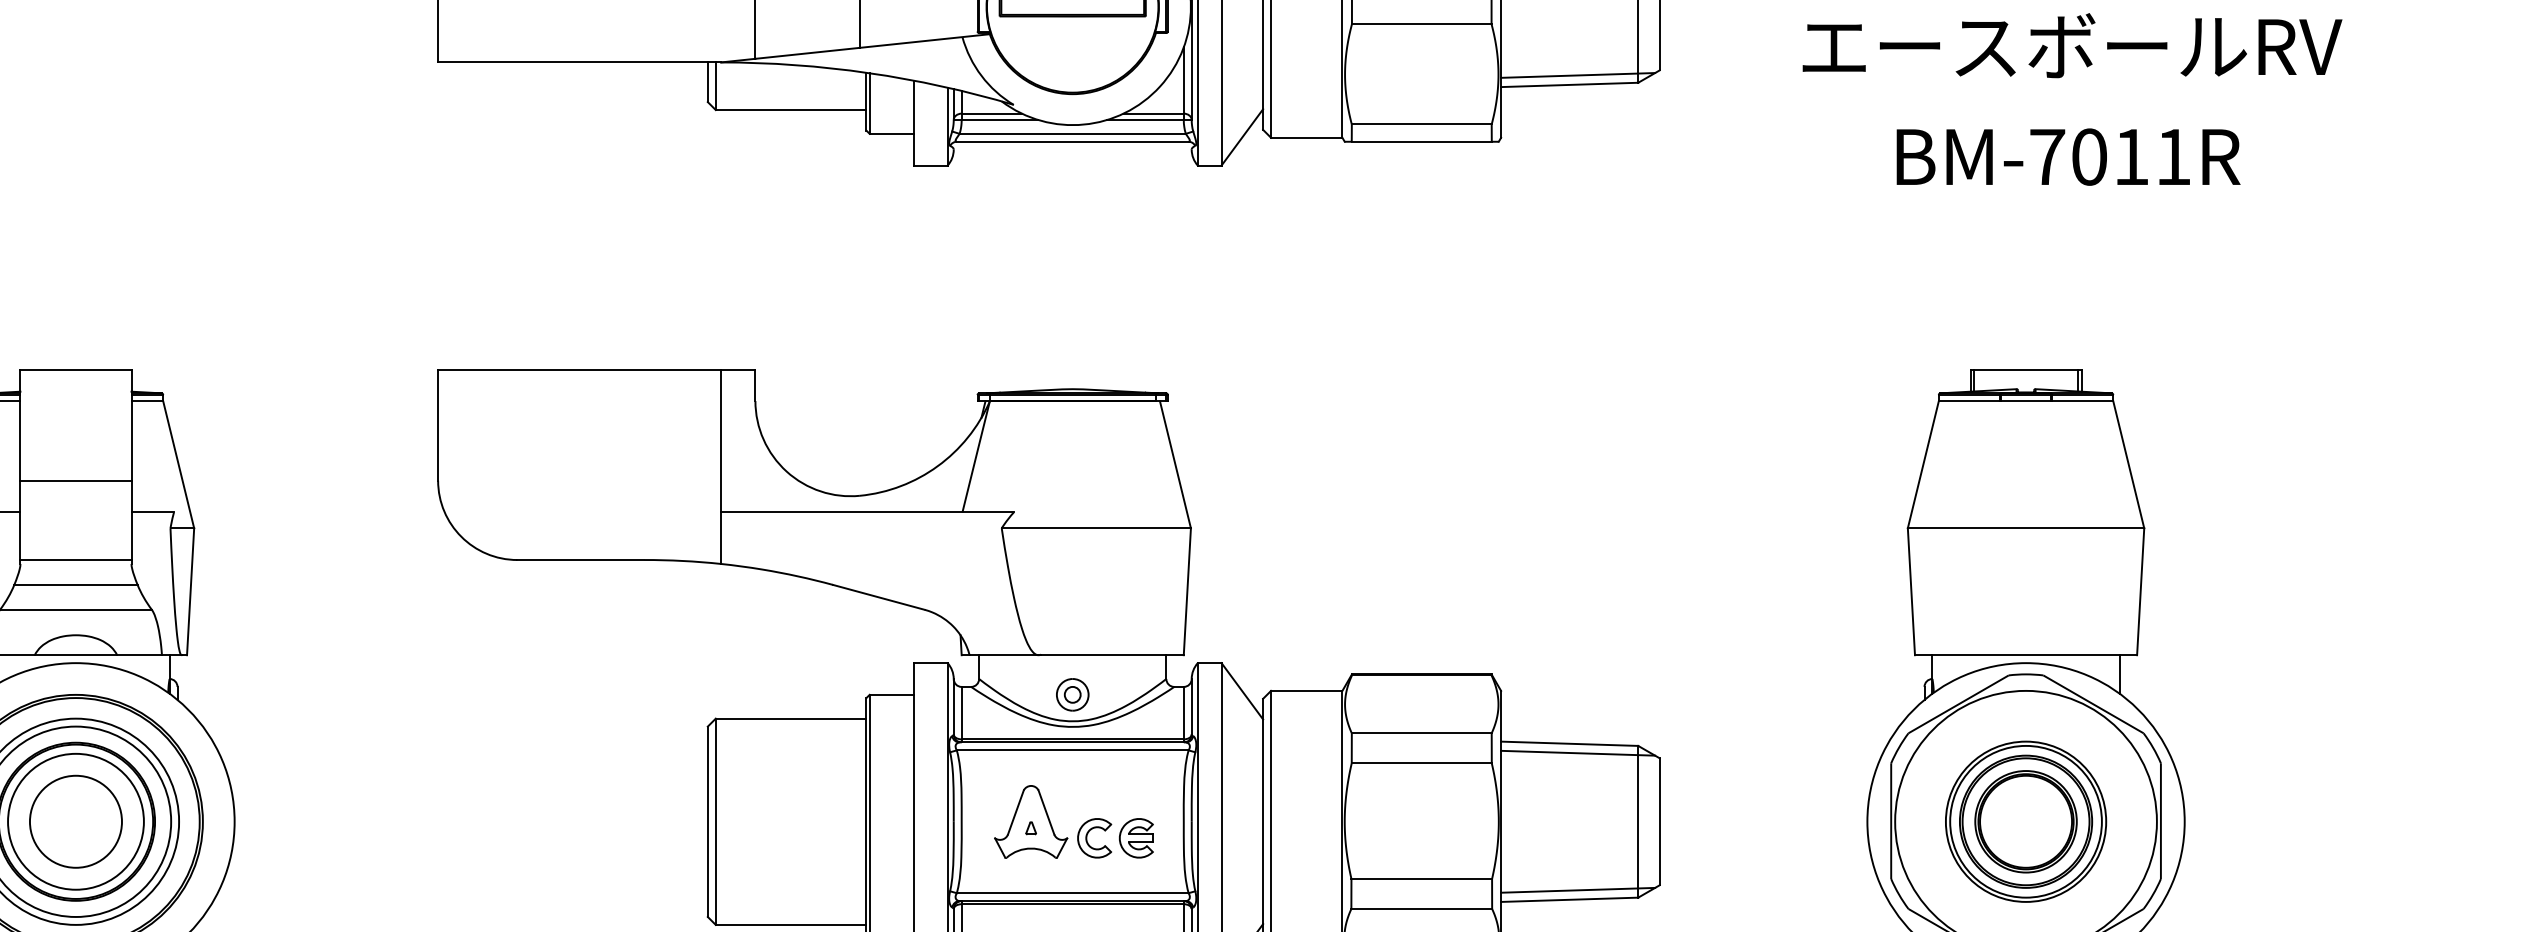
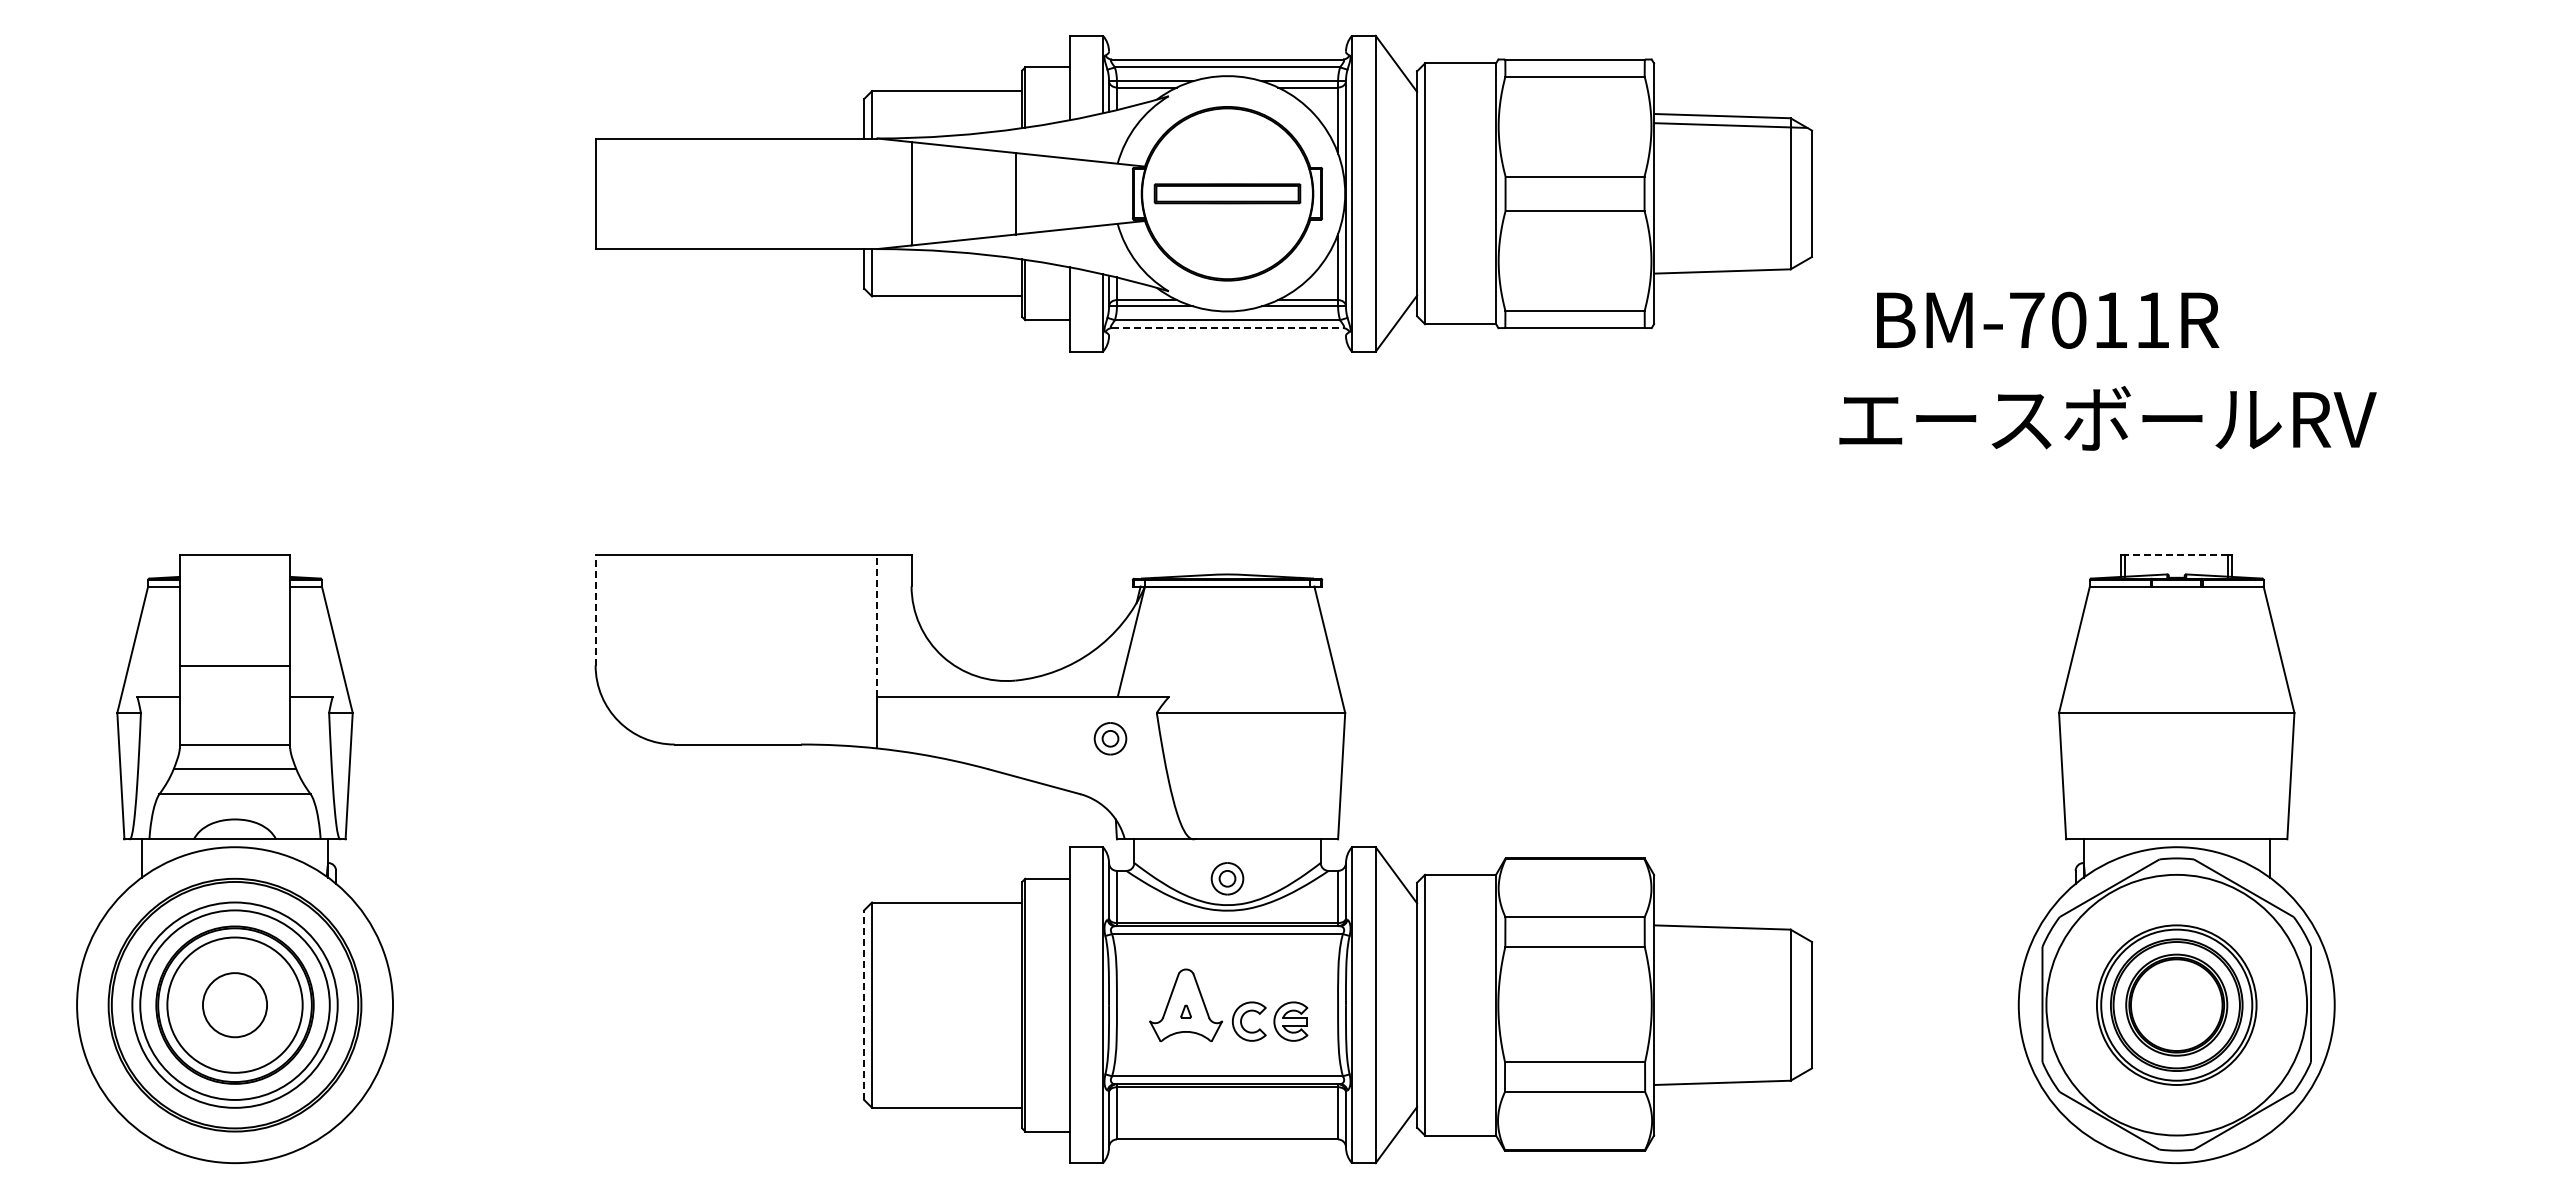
text: (2071, 45) -> (2107, 418), moved
line: (1577, 74) -> (1730, 261), removed
line: (1073, 142) -> (1228, 328), solid -> dashed
text: (2068, 156) -> (2048, 319), moved
line: (2025, 369) -> (2176, 554), solid -> dashed
line: (437, 424) -> (595, 609), solid -> dashed
line: (721, 440) -> (877, 625), solid -> dashed
part: (955, 553) -> (1110, 738), added
line: (1577, 752) -> (1730, 936), removed
circle: (75, 822) -> (234, 1005), size x0.7
line: (708, 822) -> (864, 1005), solid -> dashed
line: (1577, 890) -> (1730, 1073), removed

